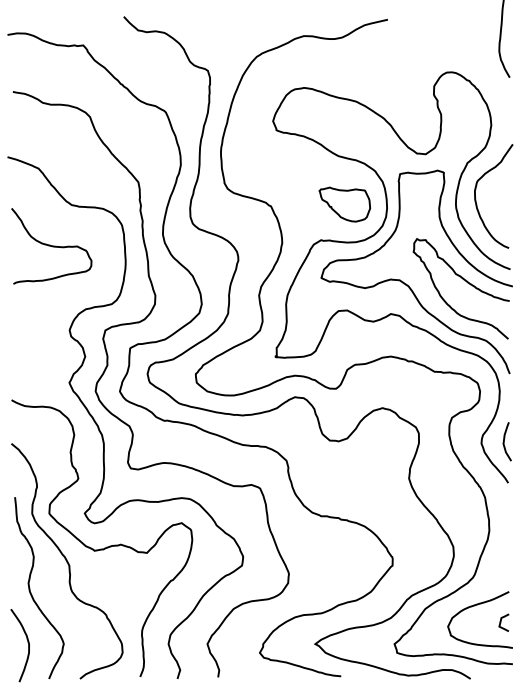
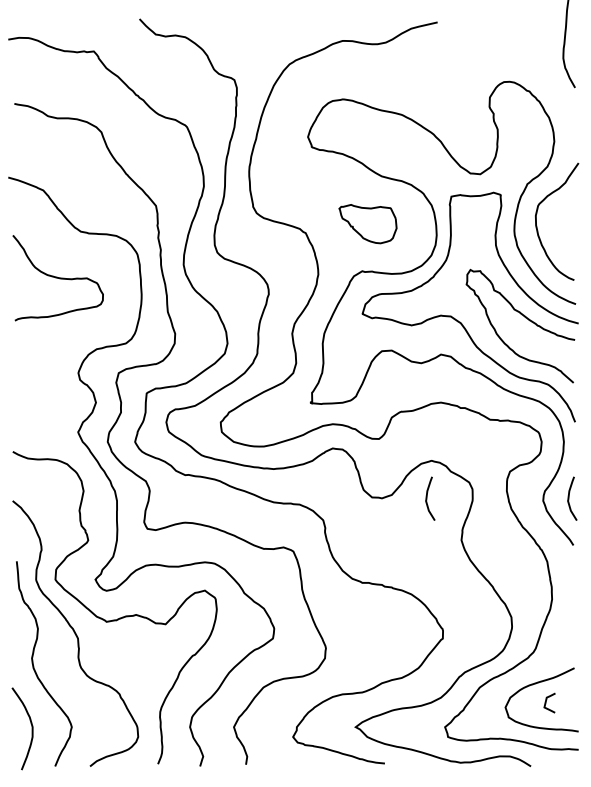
part: (344, 204) -> (367, 224), moved
curve: (378, 441) -> (427, 498), added
curve: (501, 622) -> (546, 702), moved

